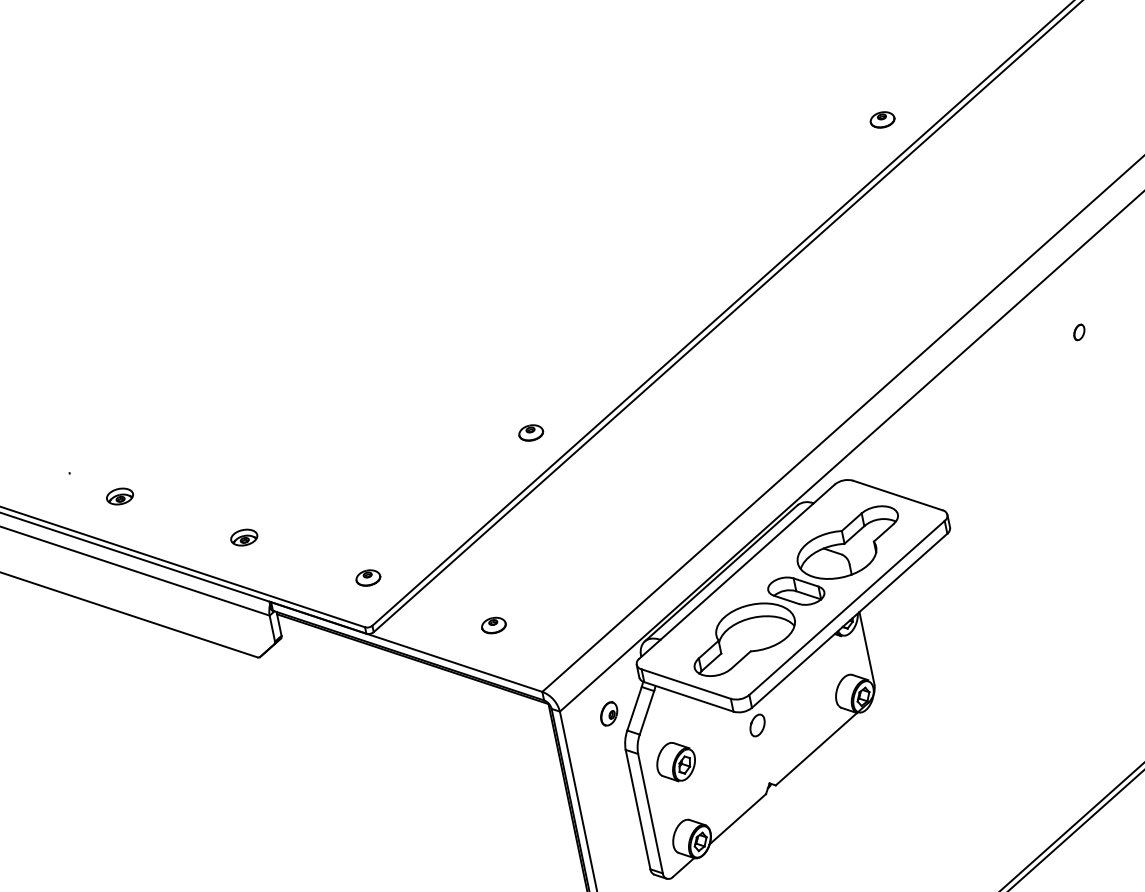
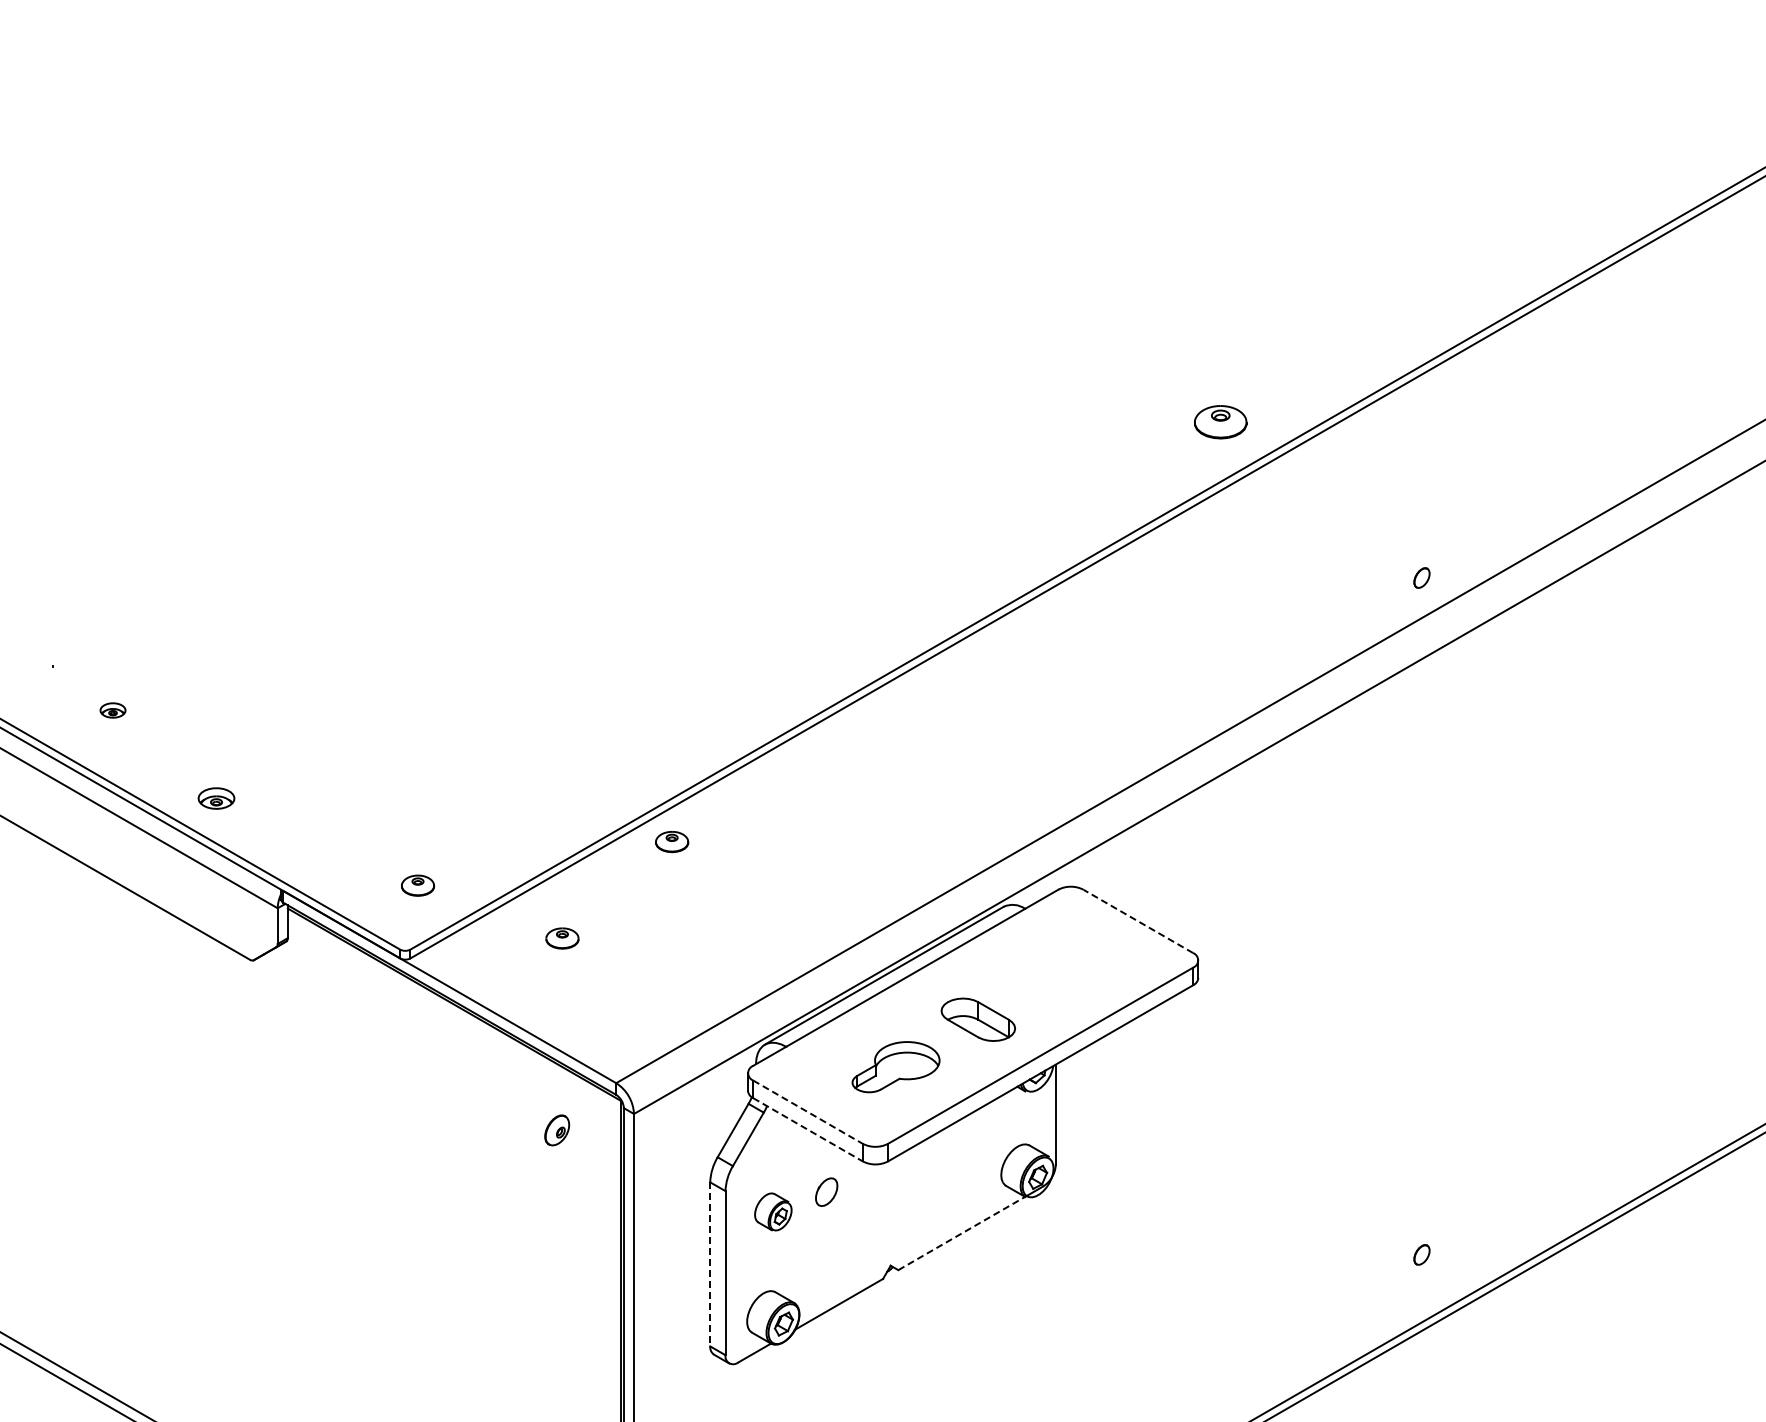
part: (882, 120) -> (1220, 422), size x1.6
part: (1078, 332) -> (1421, 577), moved
part: (531, 433) -> (672, 842), moved
line: (897, 495) -> (1137, 921), solid -> dashed
part: (119, 496) -> (112, 710), size x0.7
part: (244, 537) -> (216, 798), moved
part: (848, 543) -> (1060, 971), removed
part: (493, 625) -> (562, 938), moved
part: (743, 637) -> (895, 1066), size x0.6
line: (686, 684) -> (808, 1112), solid -> dashed
line: (689, 697) -> (808, 1130), solid -> dashed
part: (609, 713) -> (557, 1130), moved
part: (757, 725) -> (826, 1191), moved
line: (816, 749) -> (962, 1233), solid -> dashed
part: (676, 761) -> (773, 1211), size x0.7
line: (638, 809) -> (710, 1264), solid -> dashed

